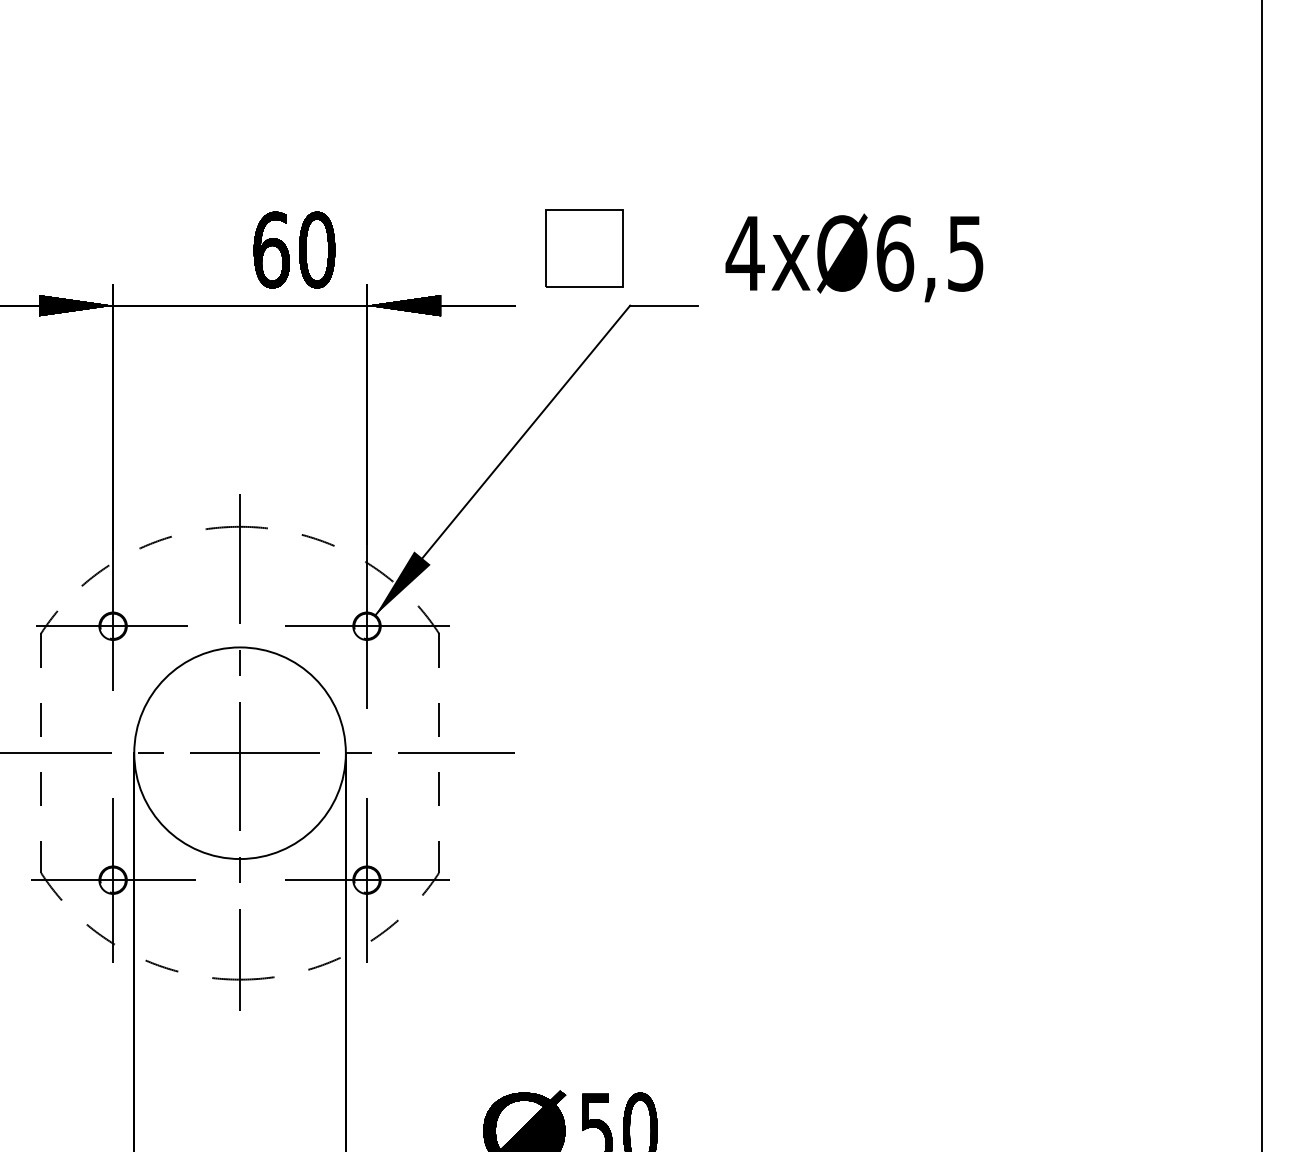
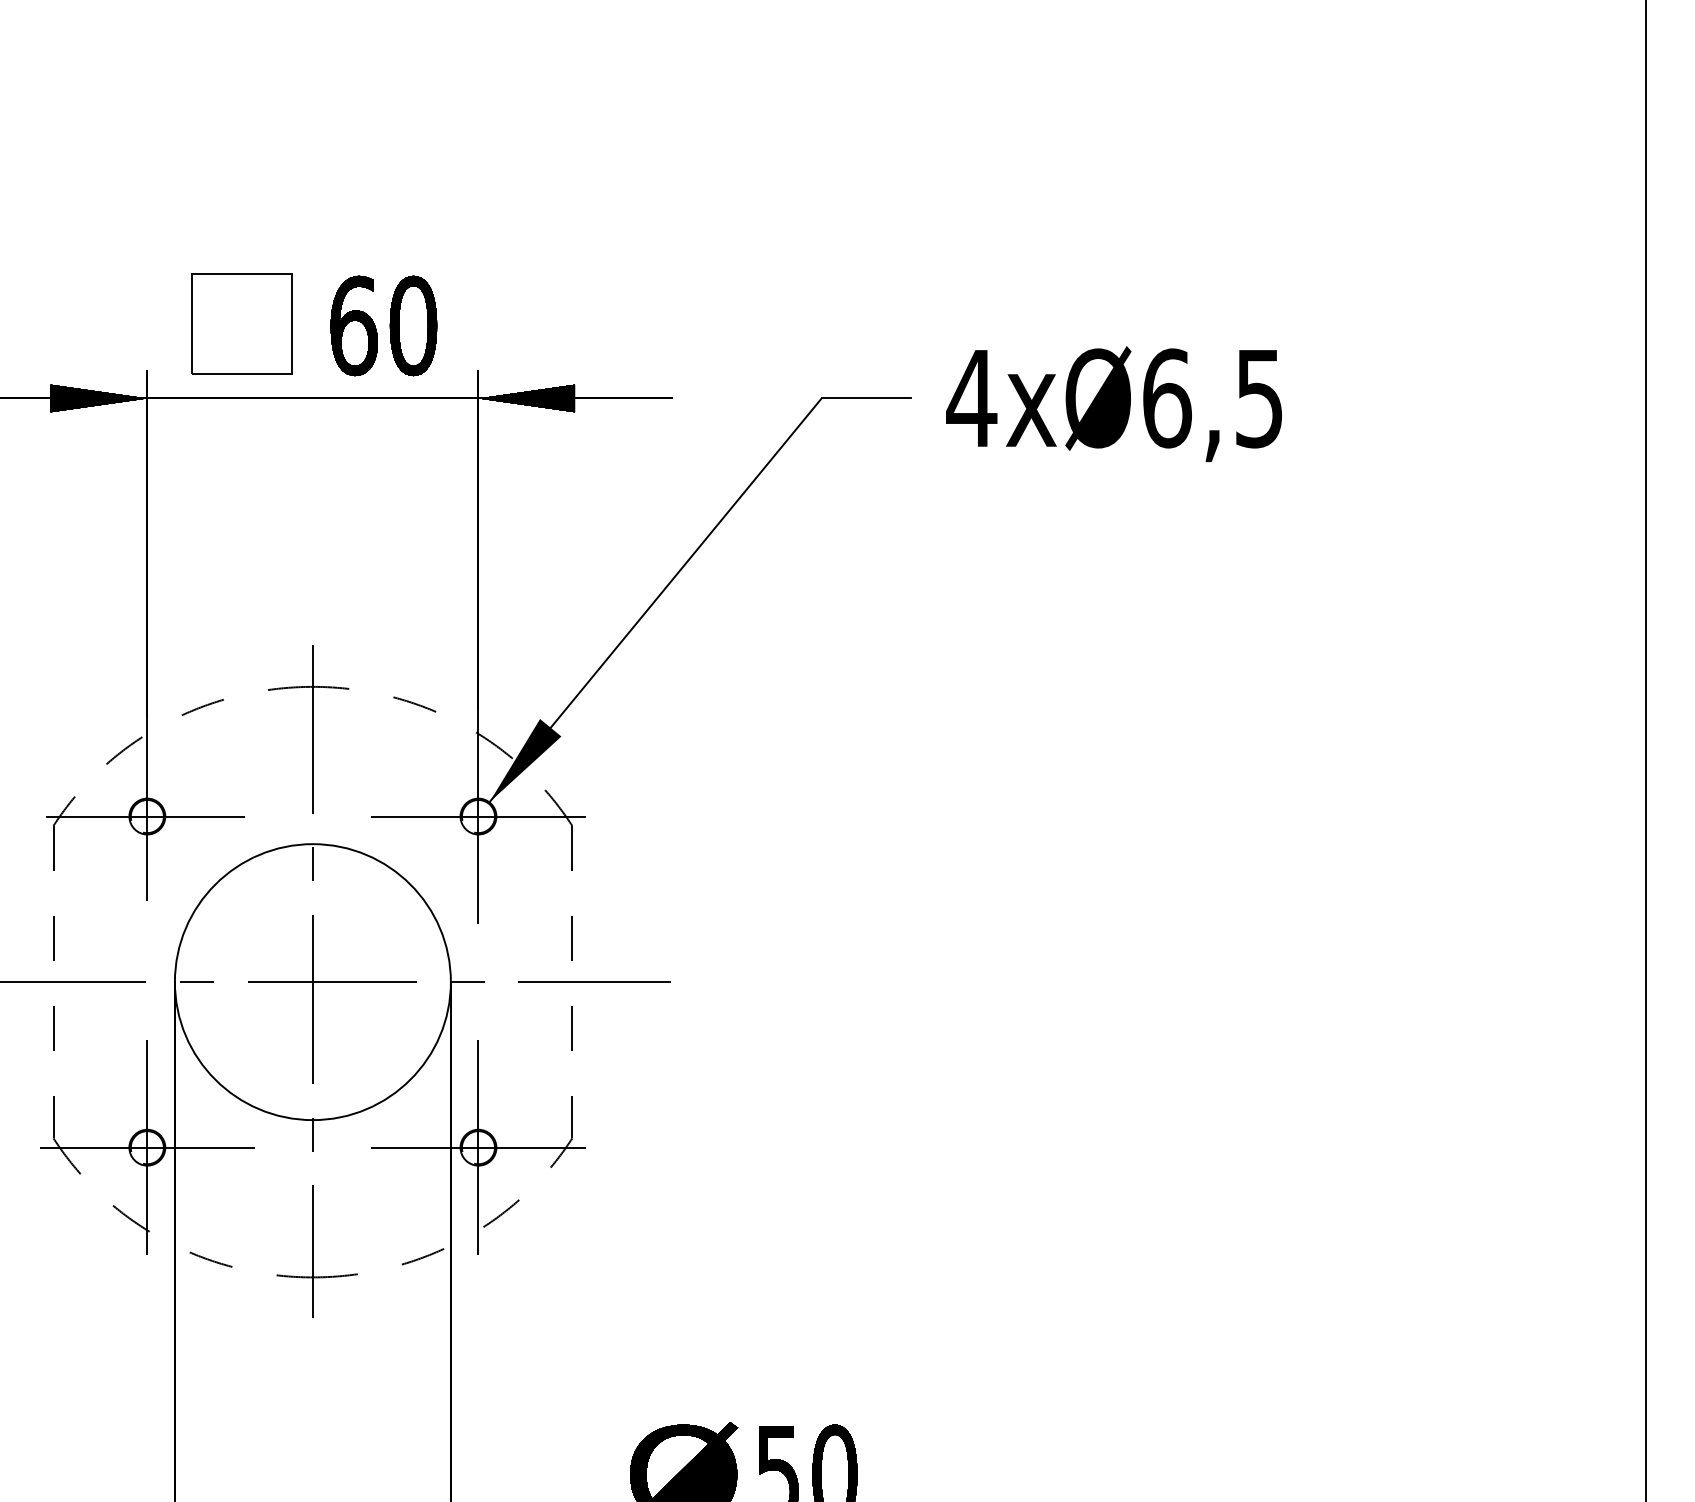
part: (584, 248) -> (241, 323), moved
text: (853, 257) -> (1113, 403), moved

